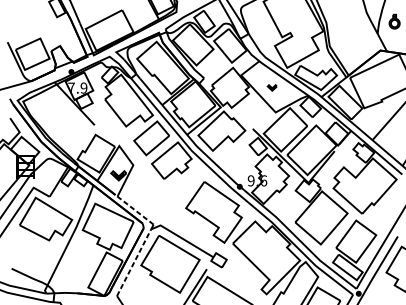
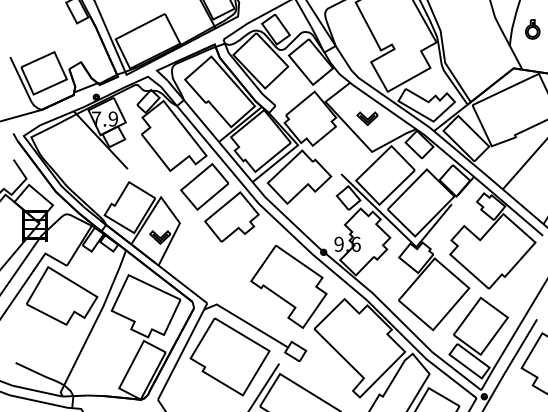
part: (272, 87) -> (367, 118), size x1.67
line: (133, 209) -> (180, 282), dashed -> solid
line: (134, 262) -> (181, 354), dashed -> solid

